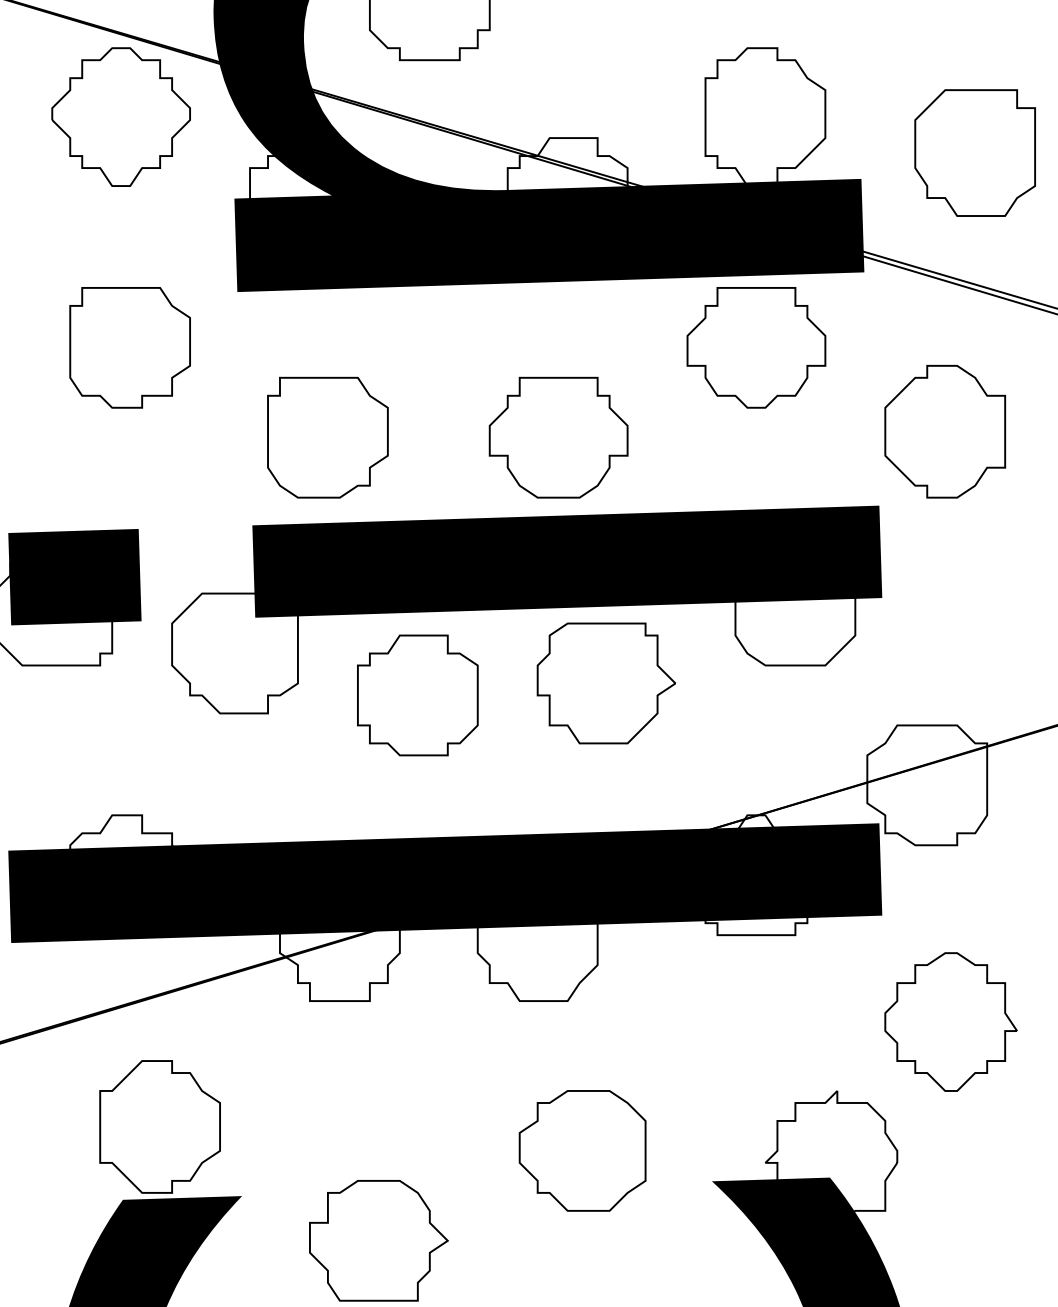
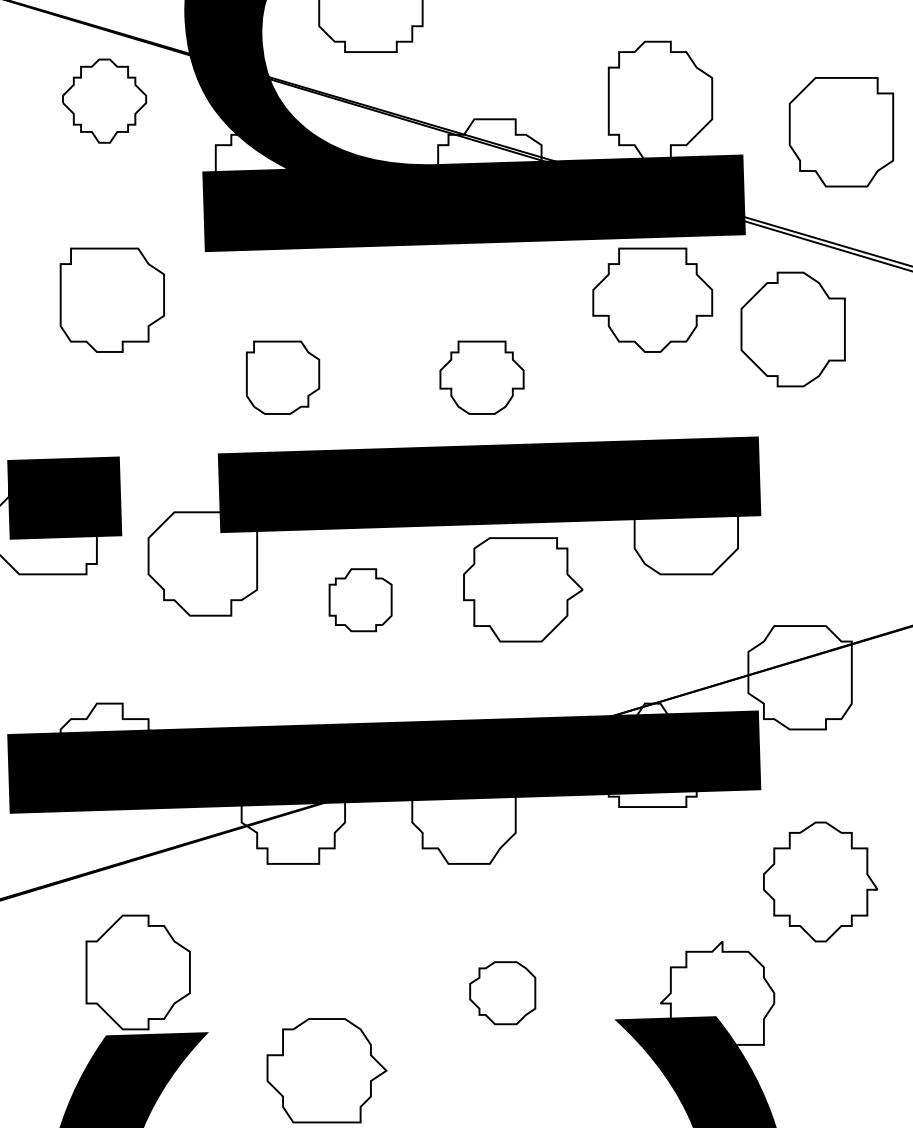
part: (120, 116) -> (104, 100), size x0.7
part: (945, 431) -> (793, 329), moved
part: (327, 437) -> (282, 377), size x0.7
part: (558, 437) -> (481, 377), size x0.7
part: (417, 695) -> (360, 600), size x0.6
part: (582, 1150) -> (502, 992), size x0.6

